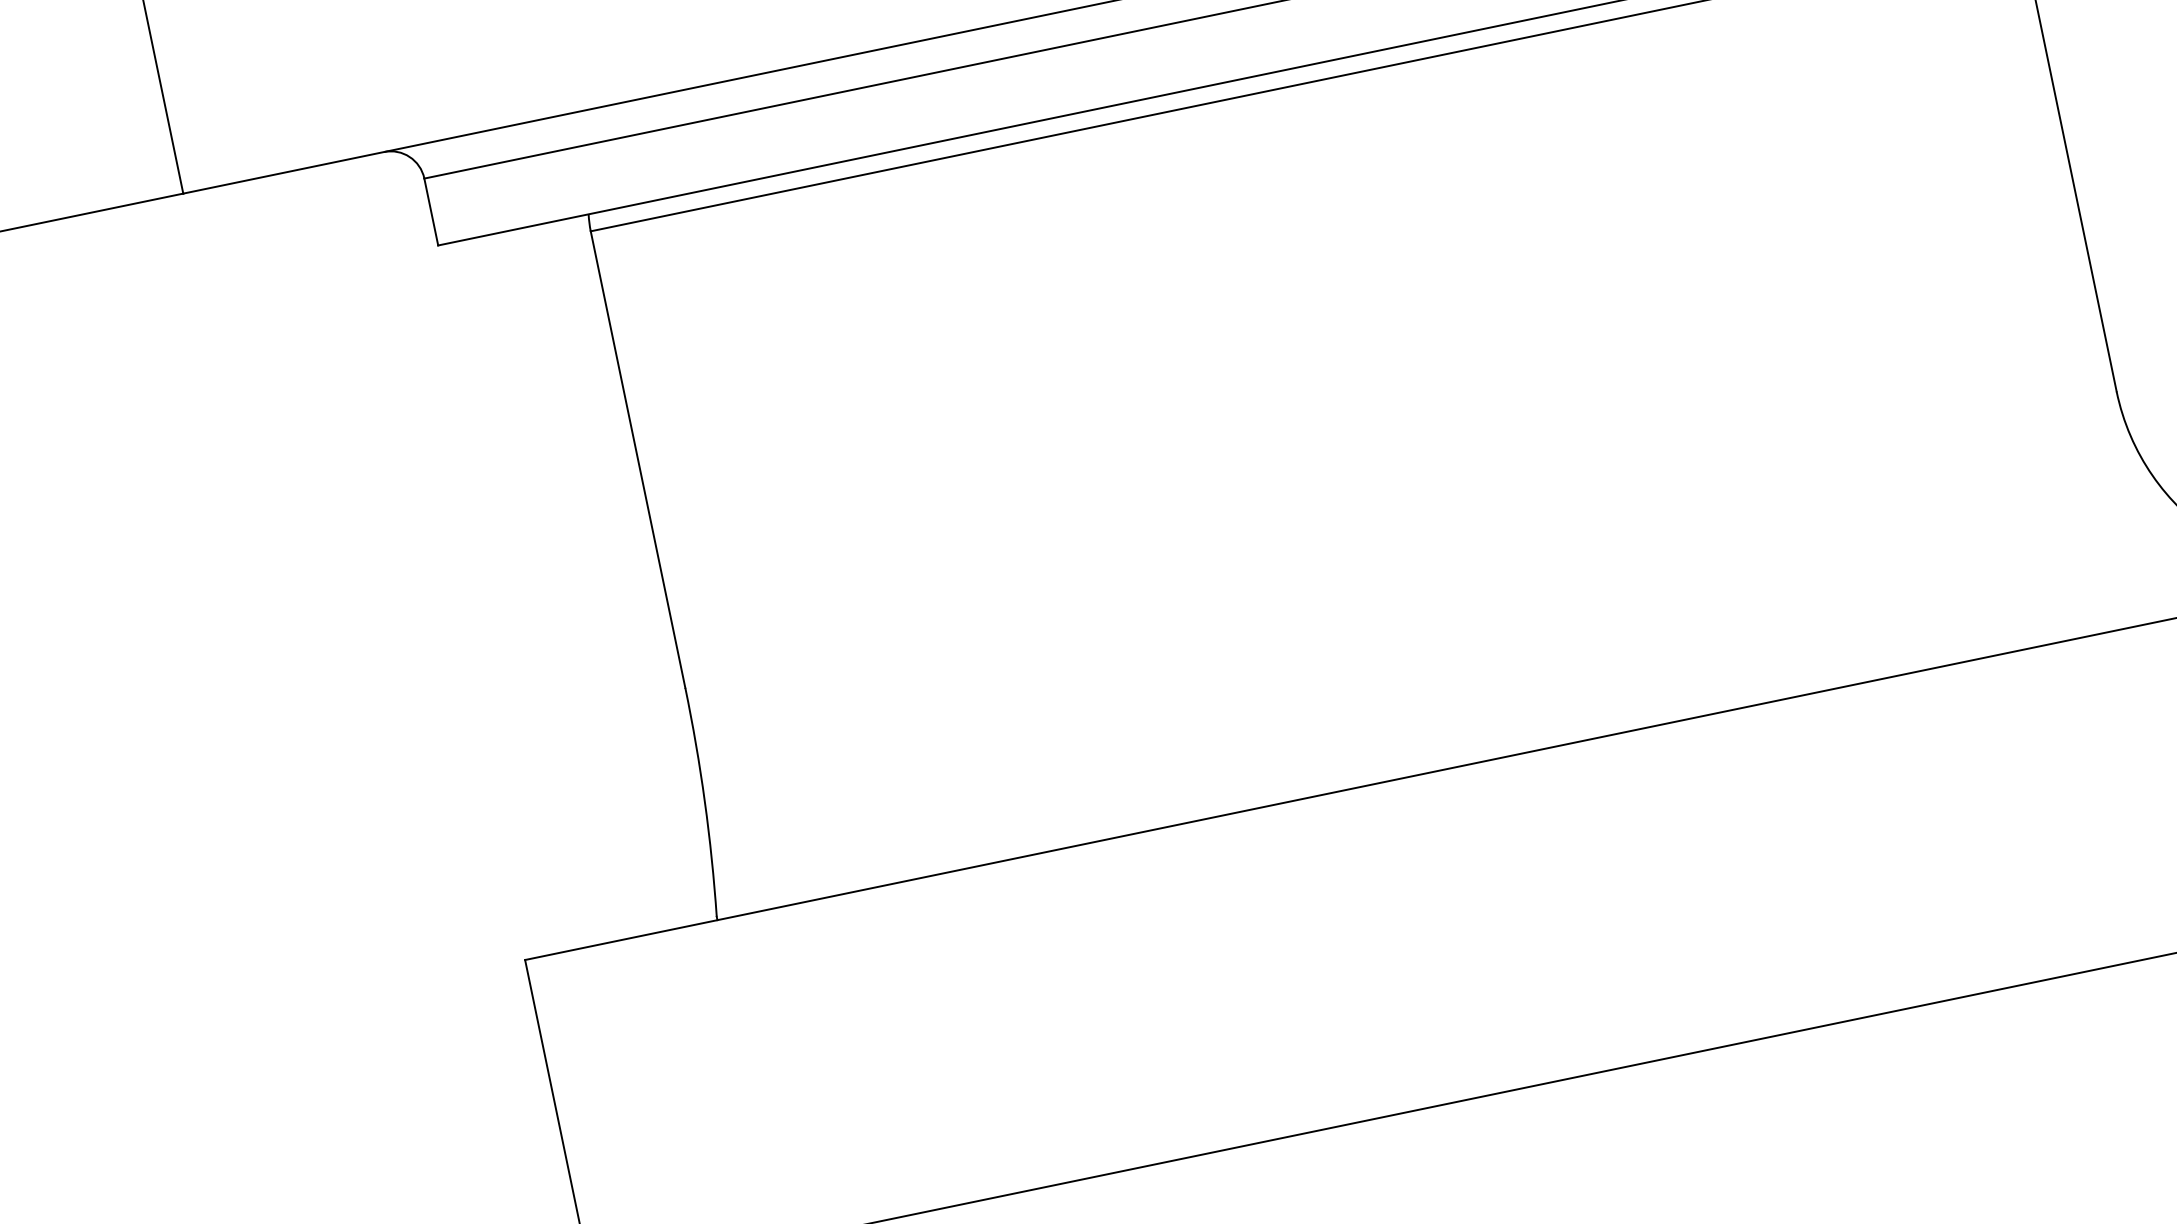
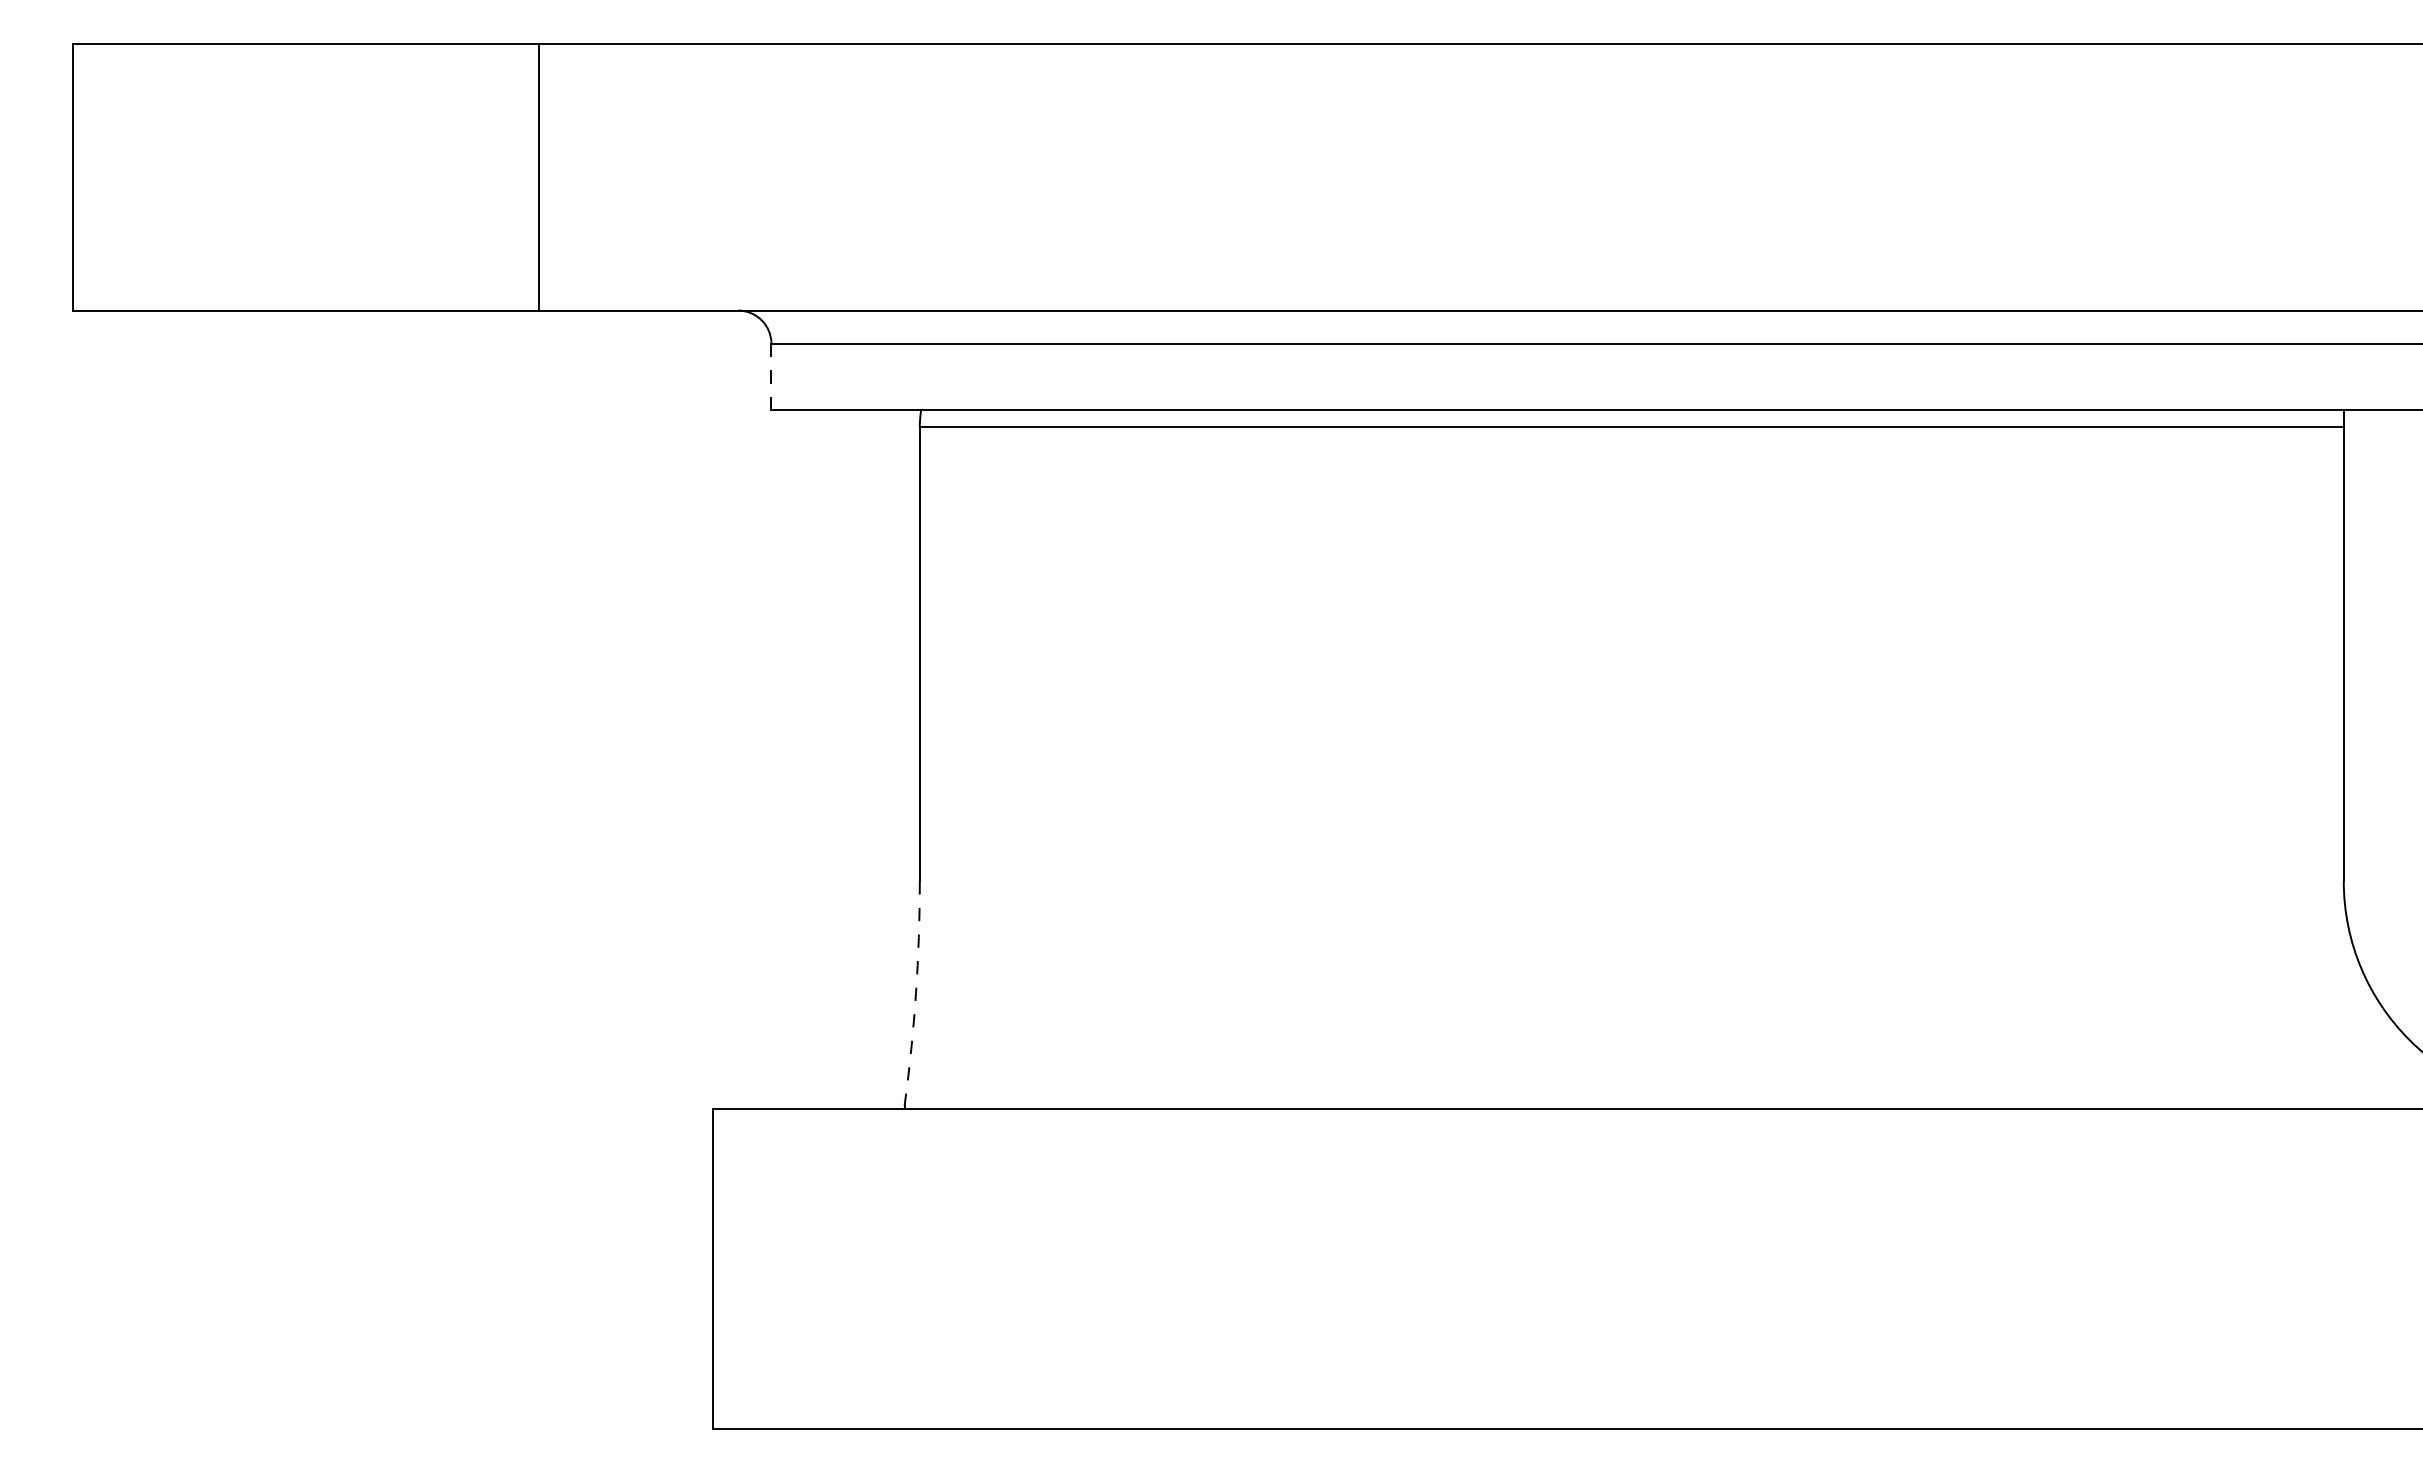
line: (431, 212) -> (771, 377), solid -> dashed
arc: (704, 801) -> (915, 993), solid -> dashed

